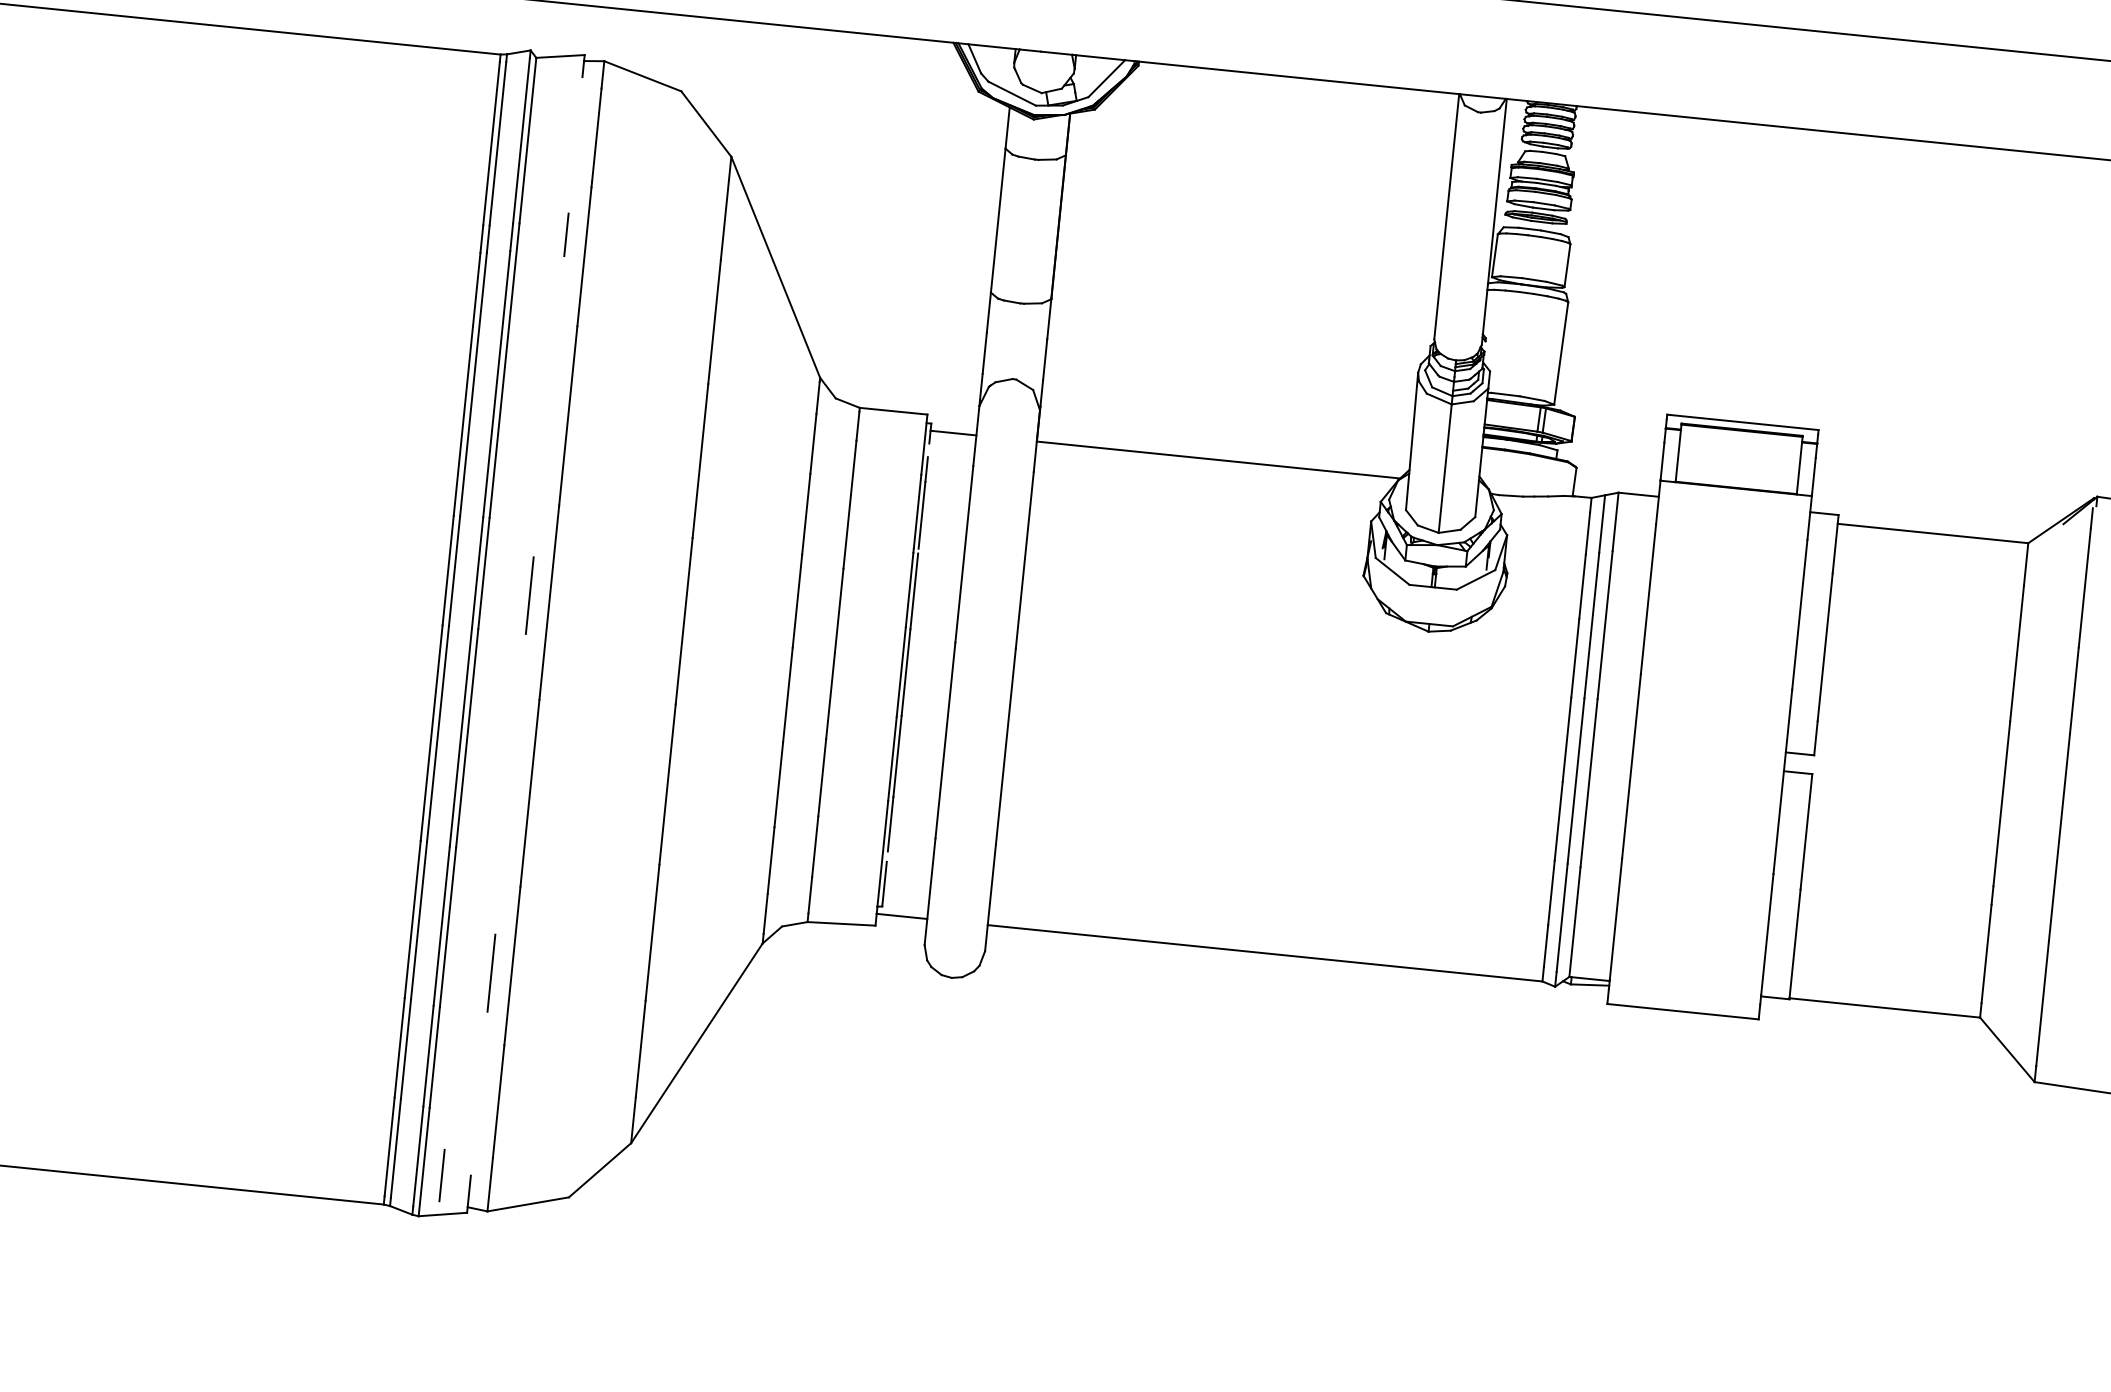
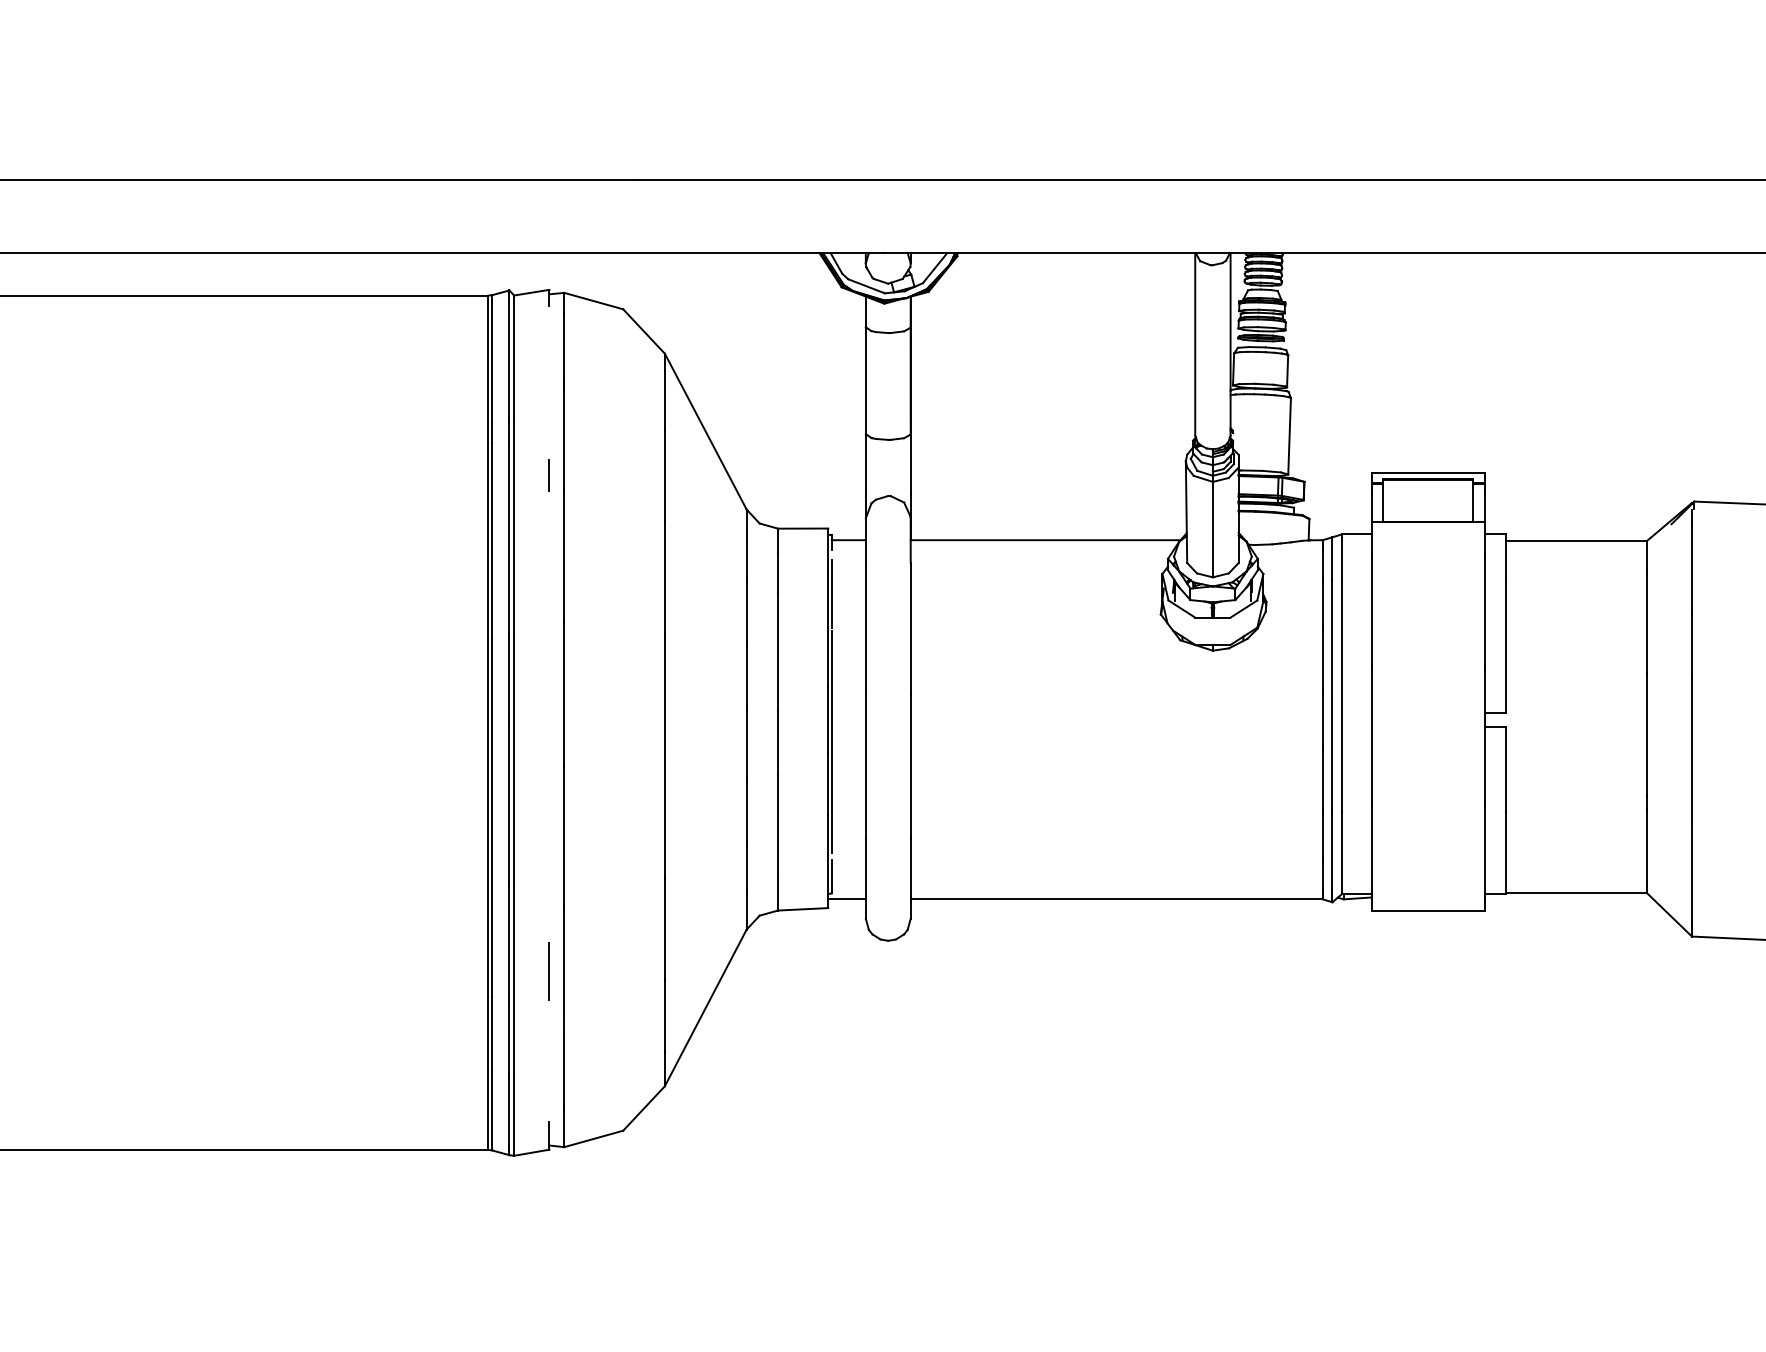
line: (565, 234) -> (548, 475), moved
line: (529, 594) -> (549, 690), removed
line: (442, 1176) -> (528, 1124), removed

